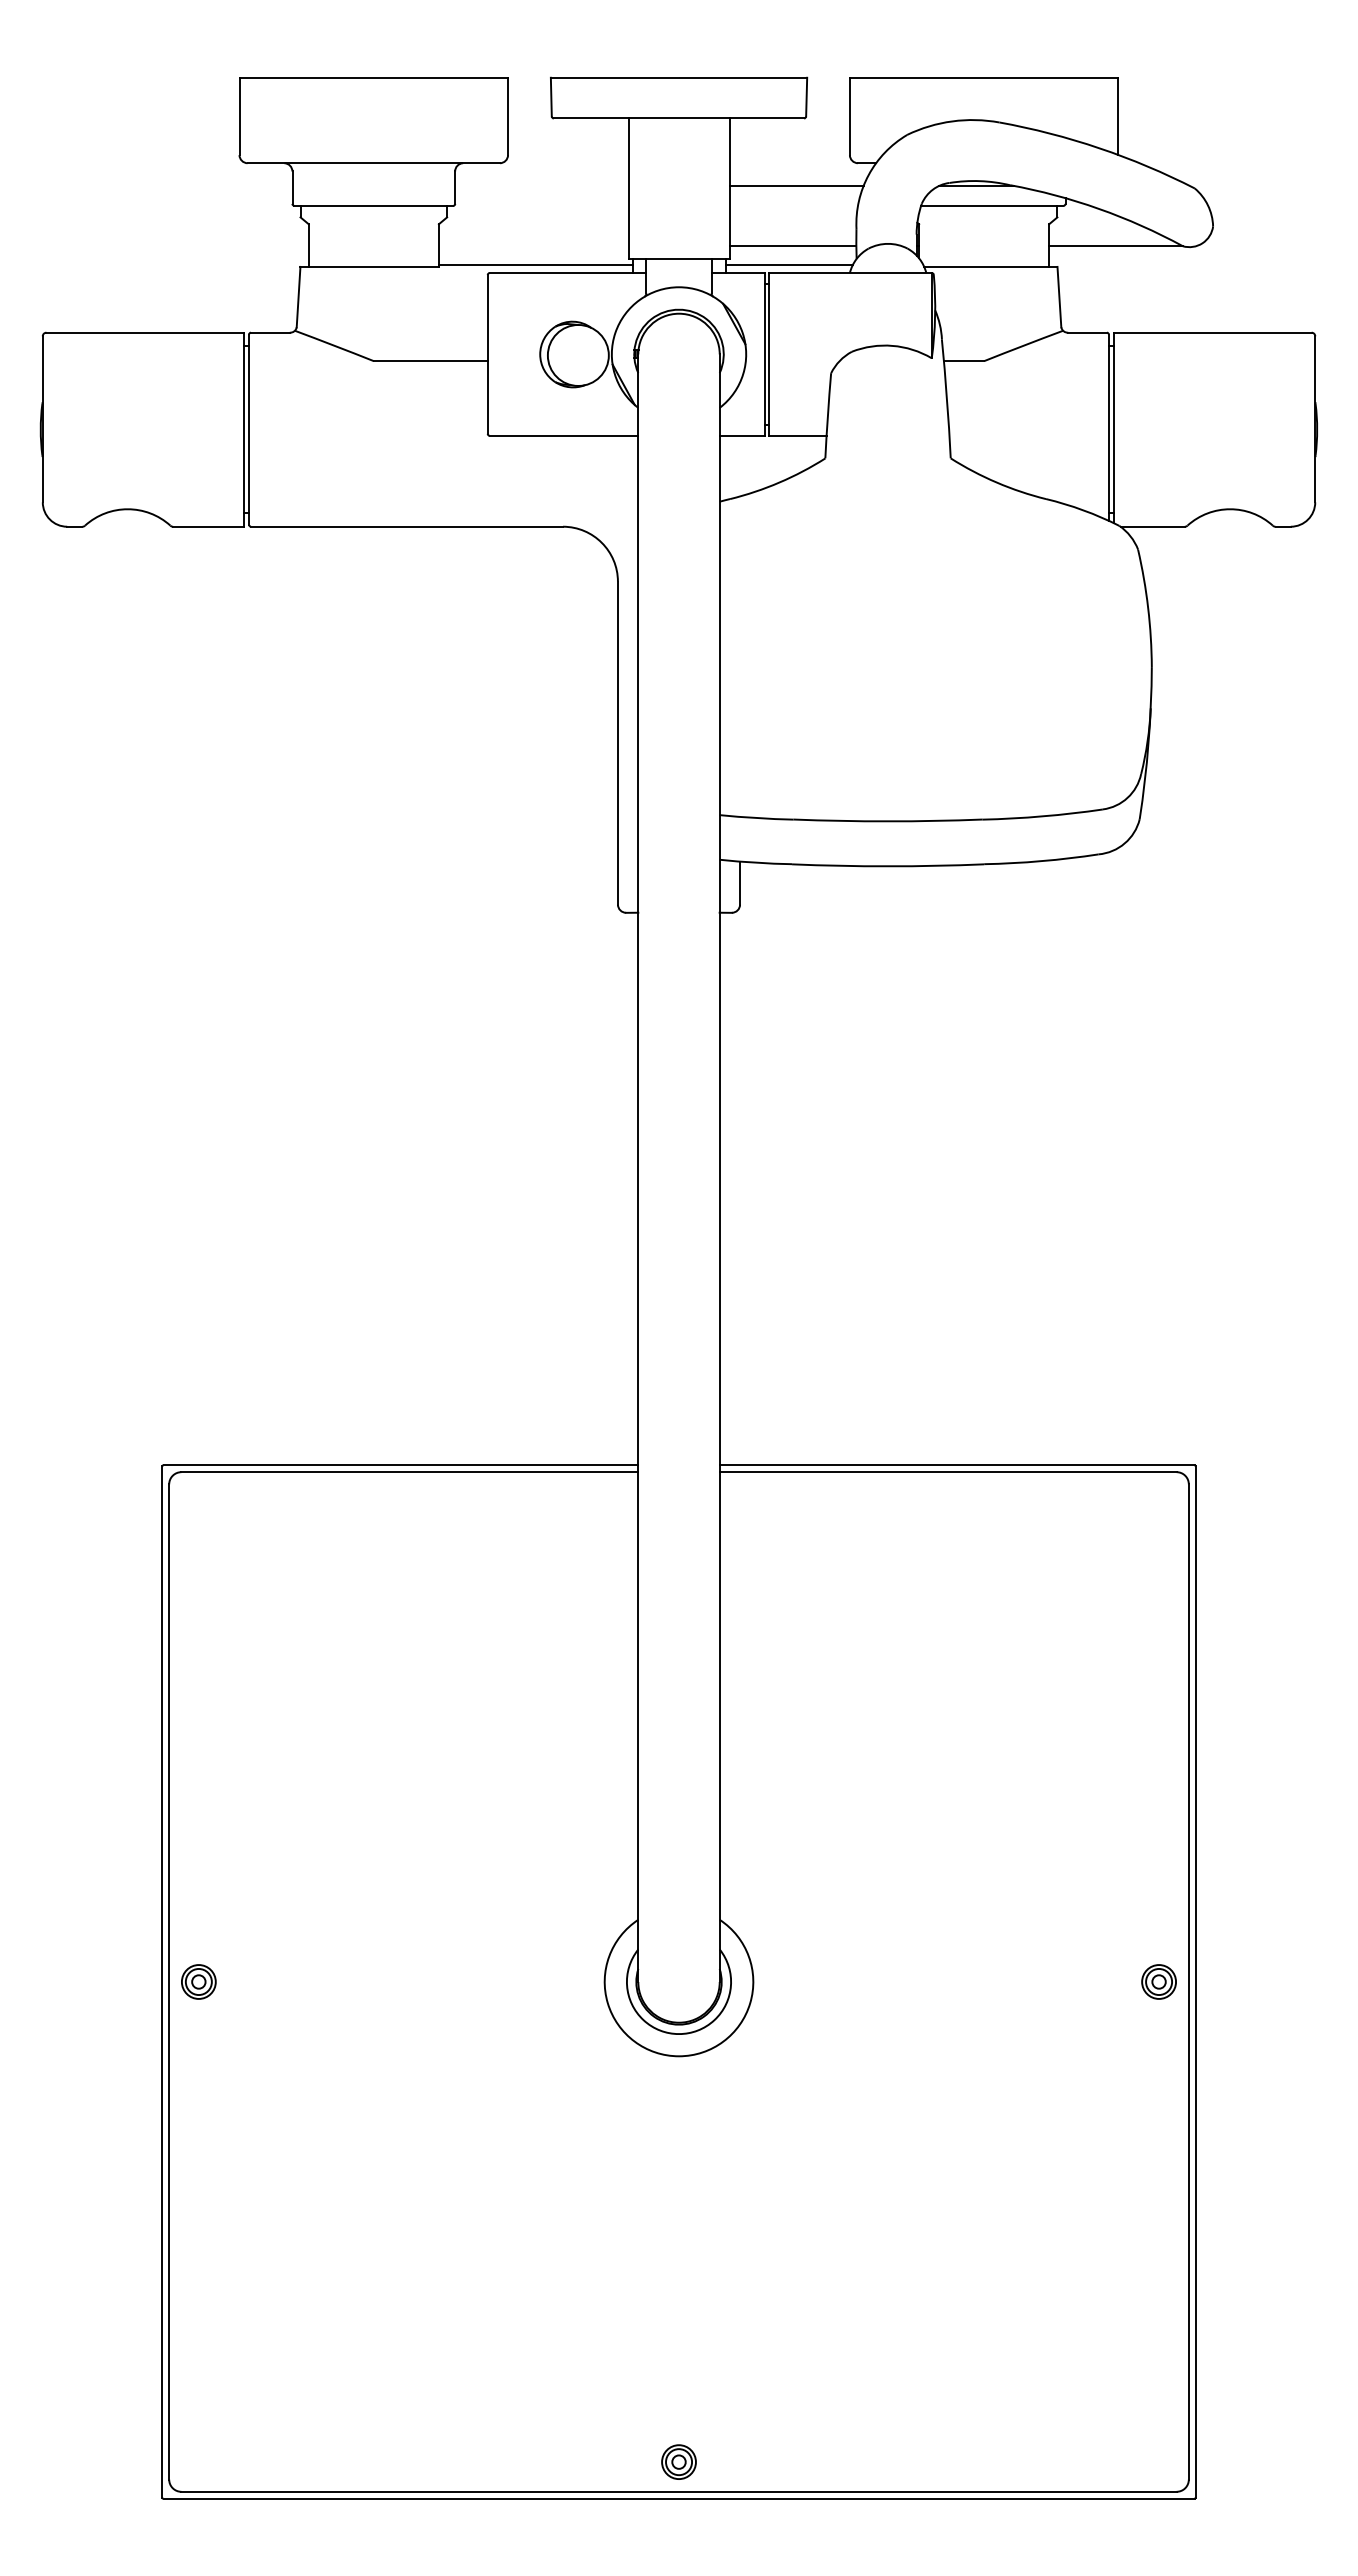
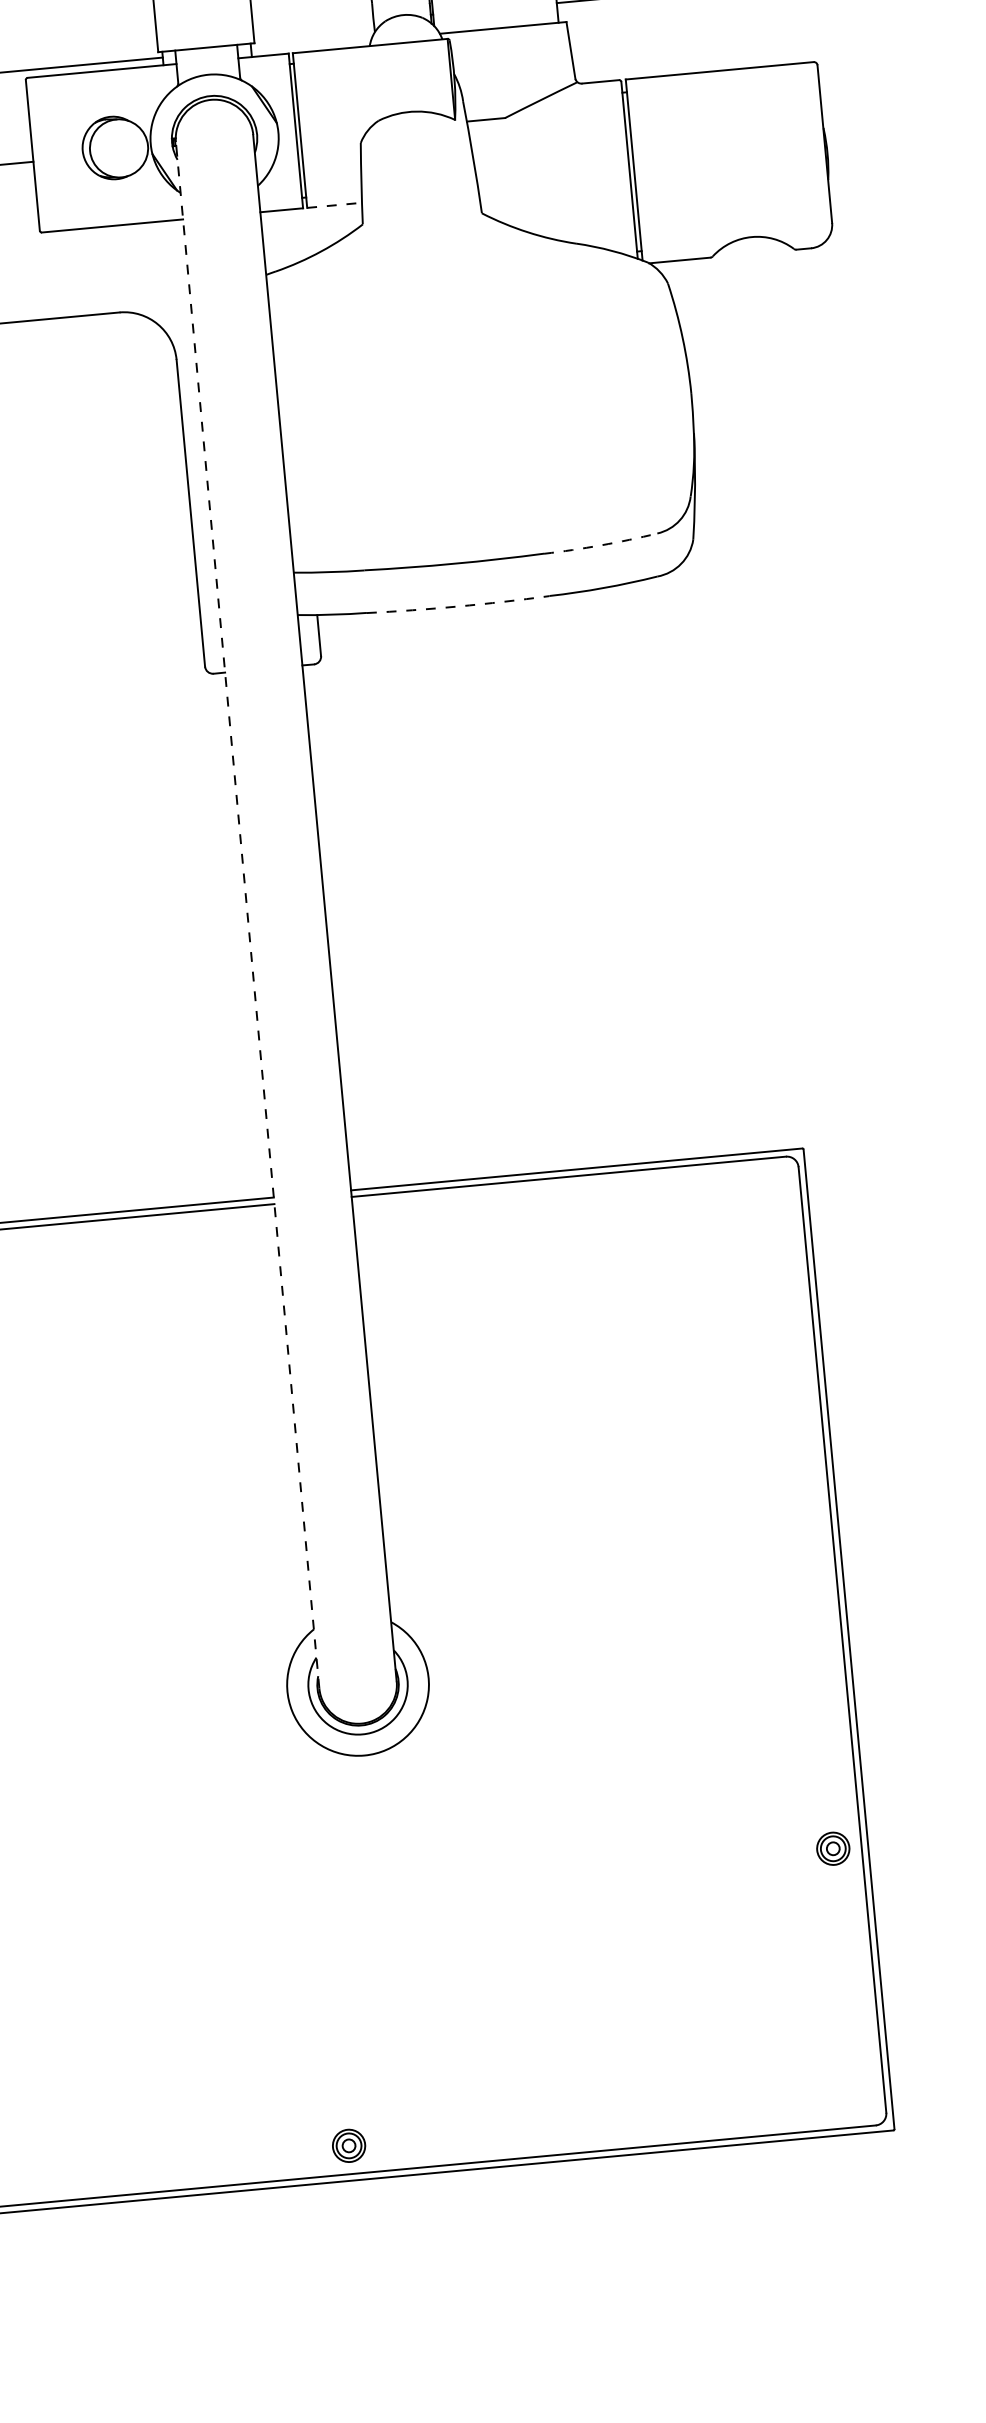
line: (792, 246) -> (312, 25), removed
line: (788, 264) -> (310, 43), removed
line: (797, 435) -> (334, 205), solid -> dashed
arc: (1042, 816) -> (600, 545), solid -> dashed
arc: (888, 866) -> (458, 606), solid -> dashed
line: (638, 1168) -> (247, 915), solid -> dashed
part: (1158, 1981) -> (832, 1848), moved
part: (678, 2461) -> (348, 2145), moved

